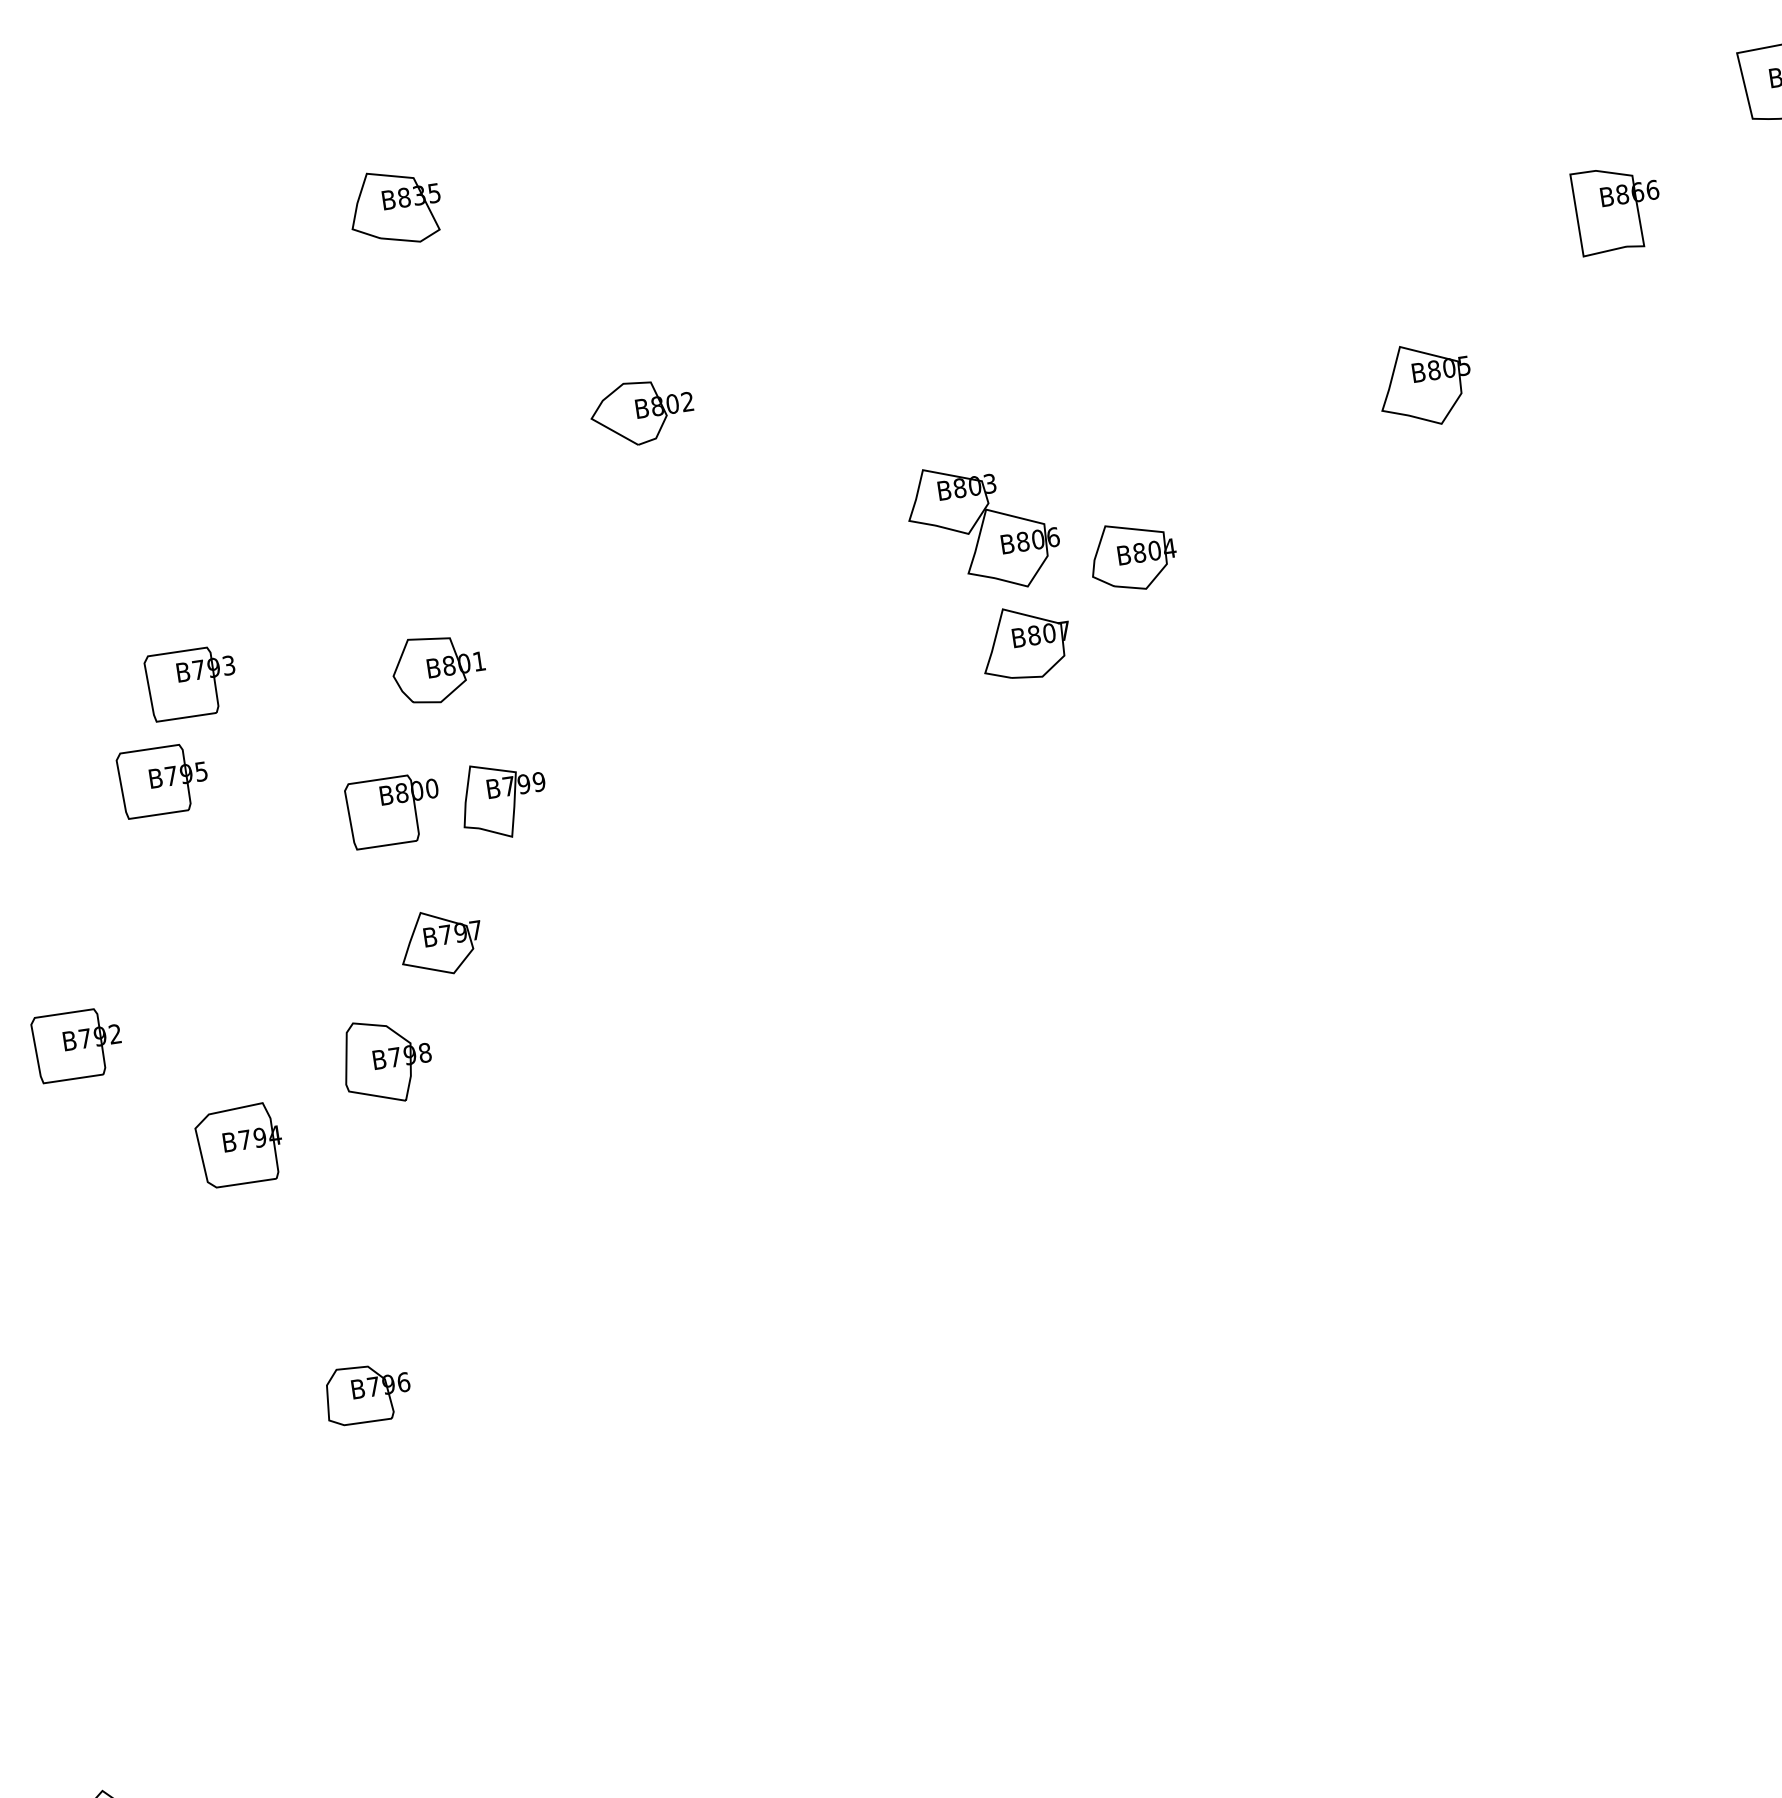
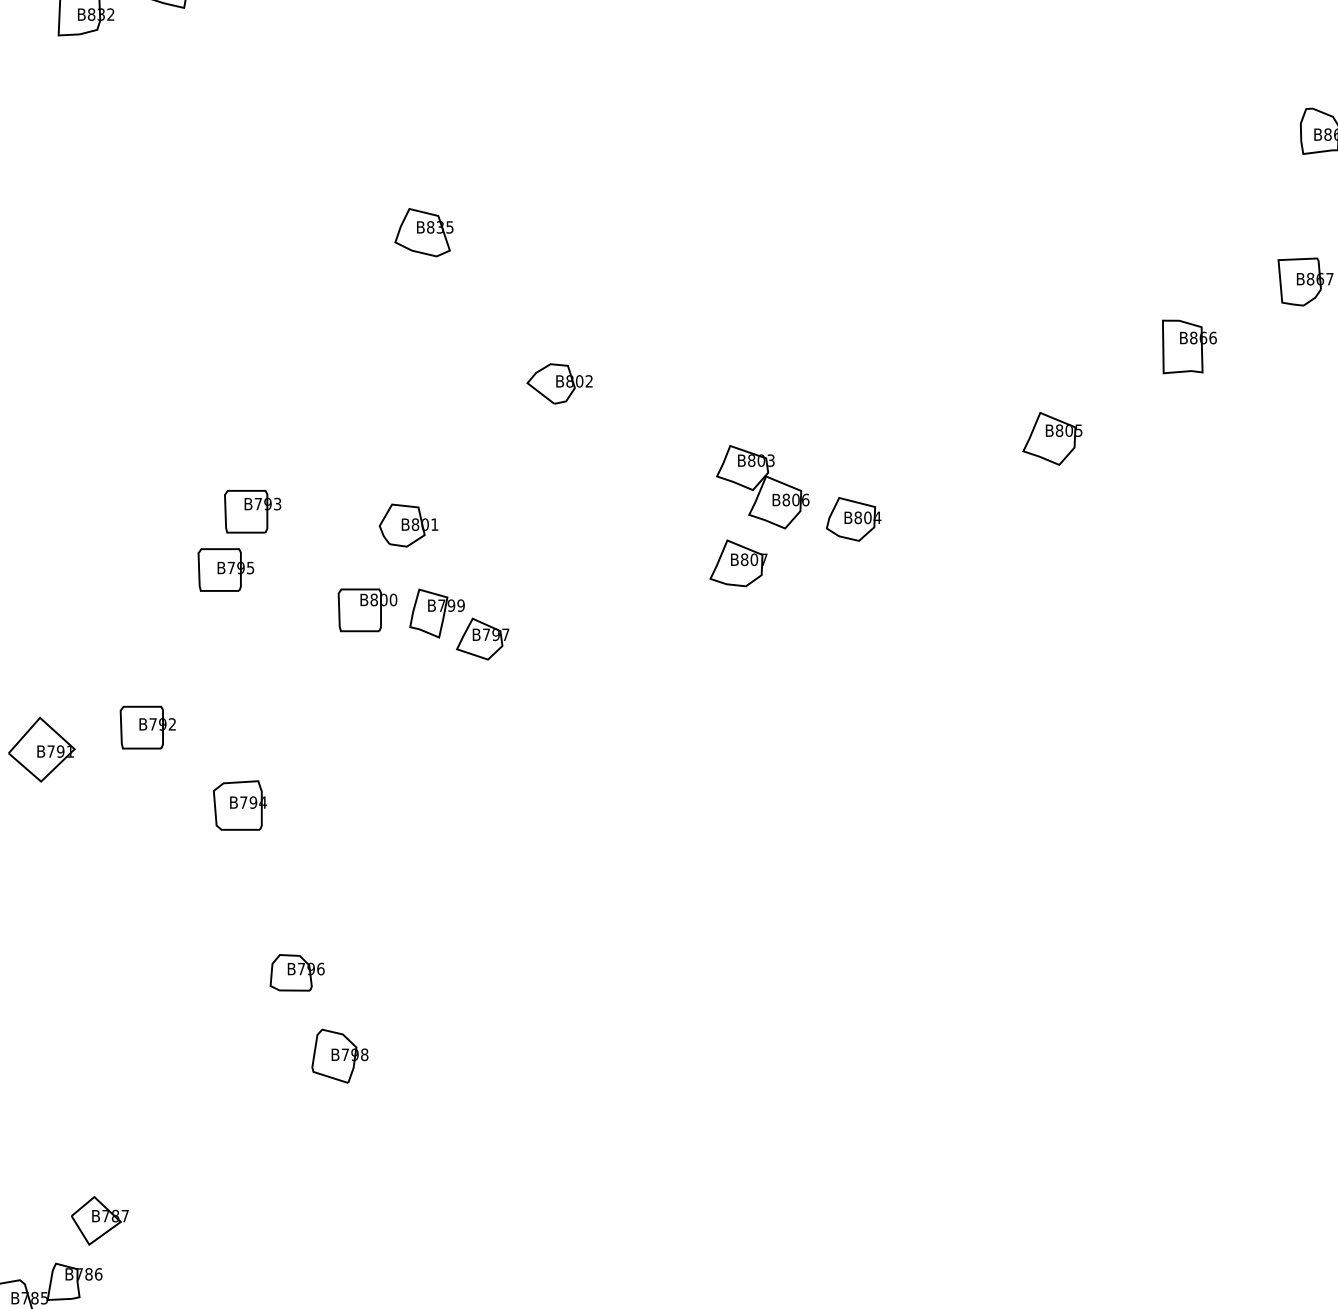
part: (1025, 642) -> (738, 563), moved
part: (440, 941) -> (482, 638), moved
part: (385, 1059) -> (339, 1055), moved

